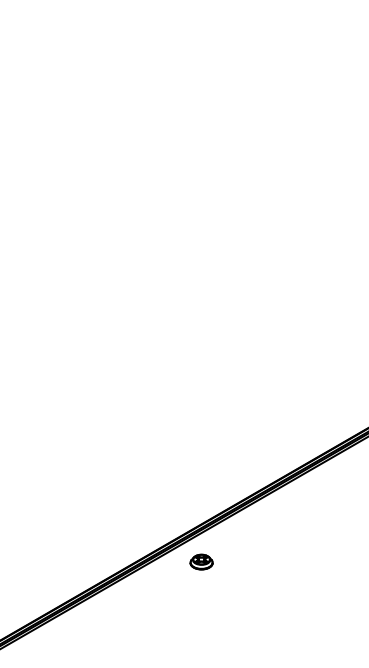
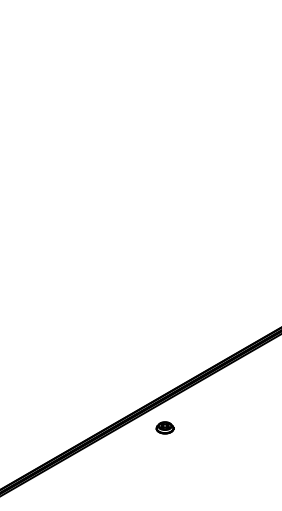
part: (200, 561) -> (164, 427), moved

